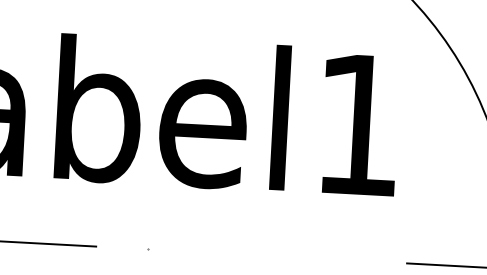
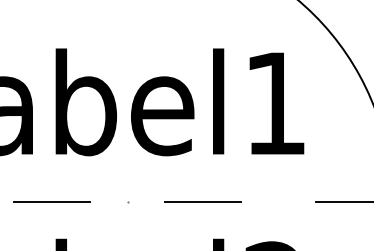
line: (251, 253) -> (202, 201), added

